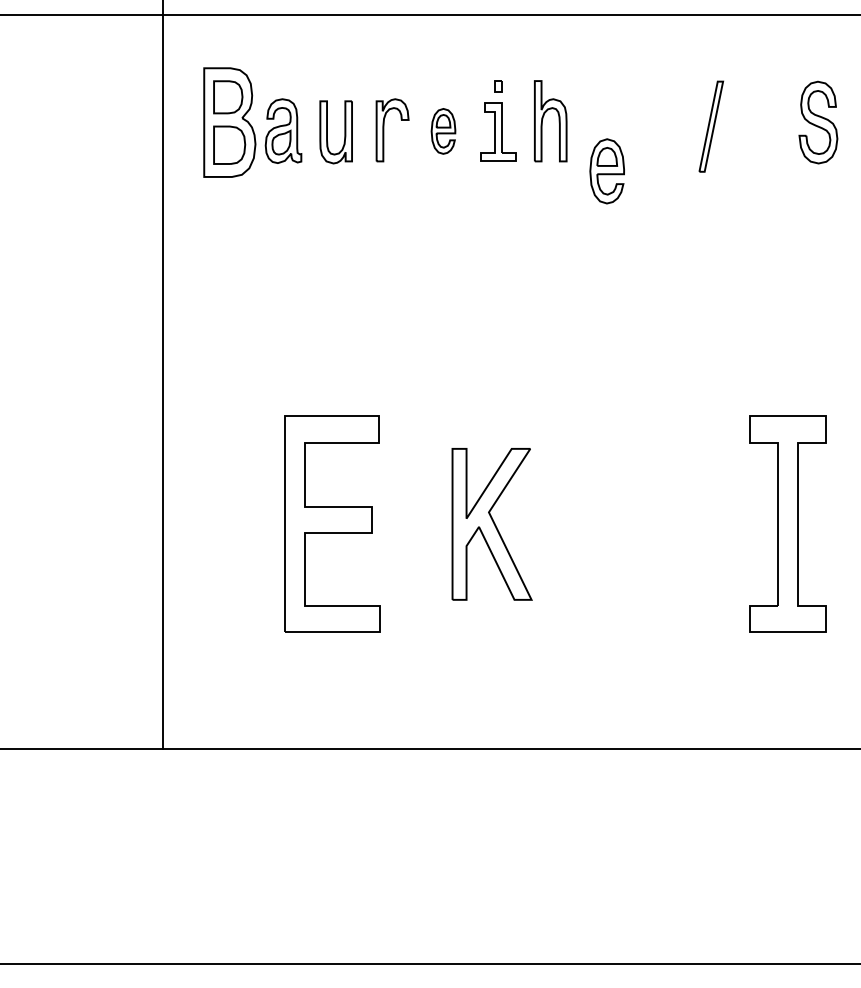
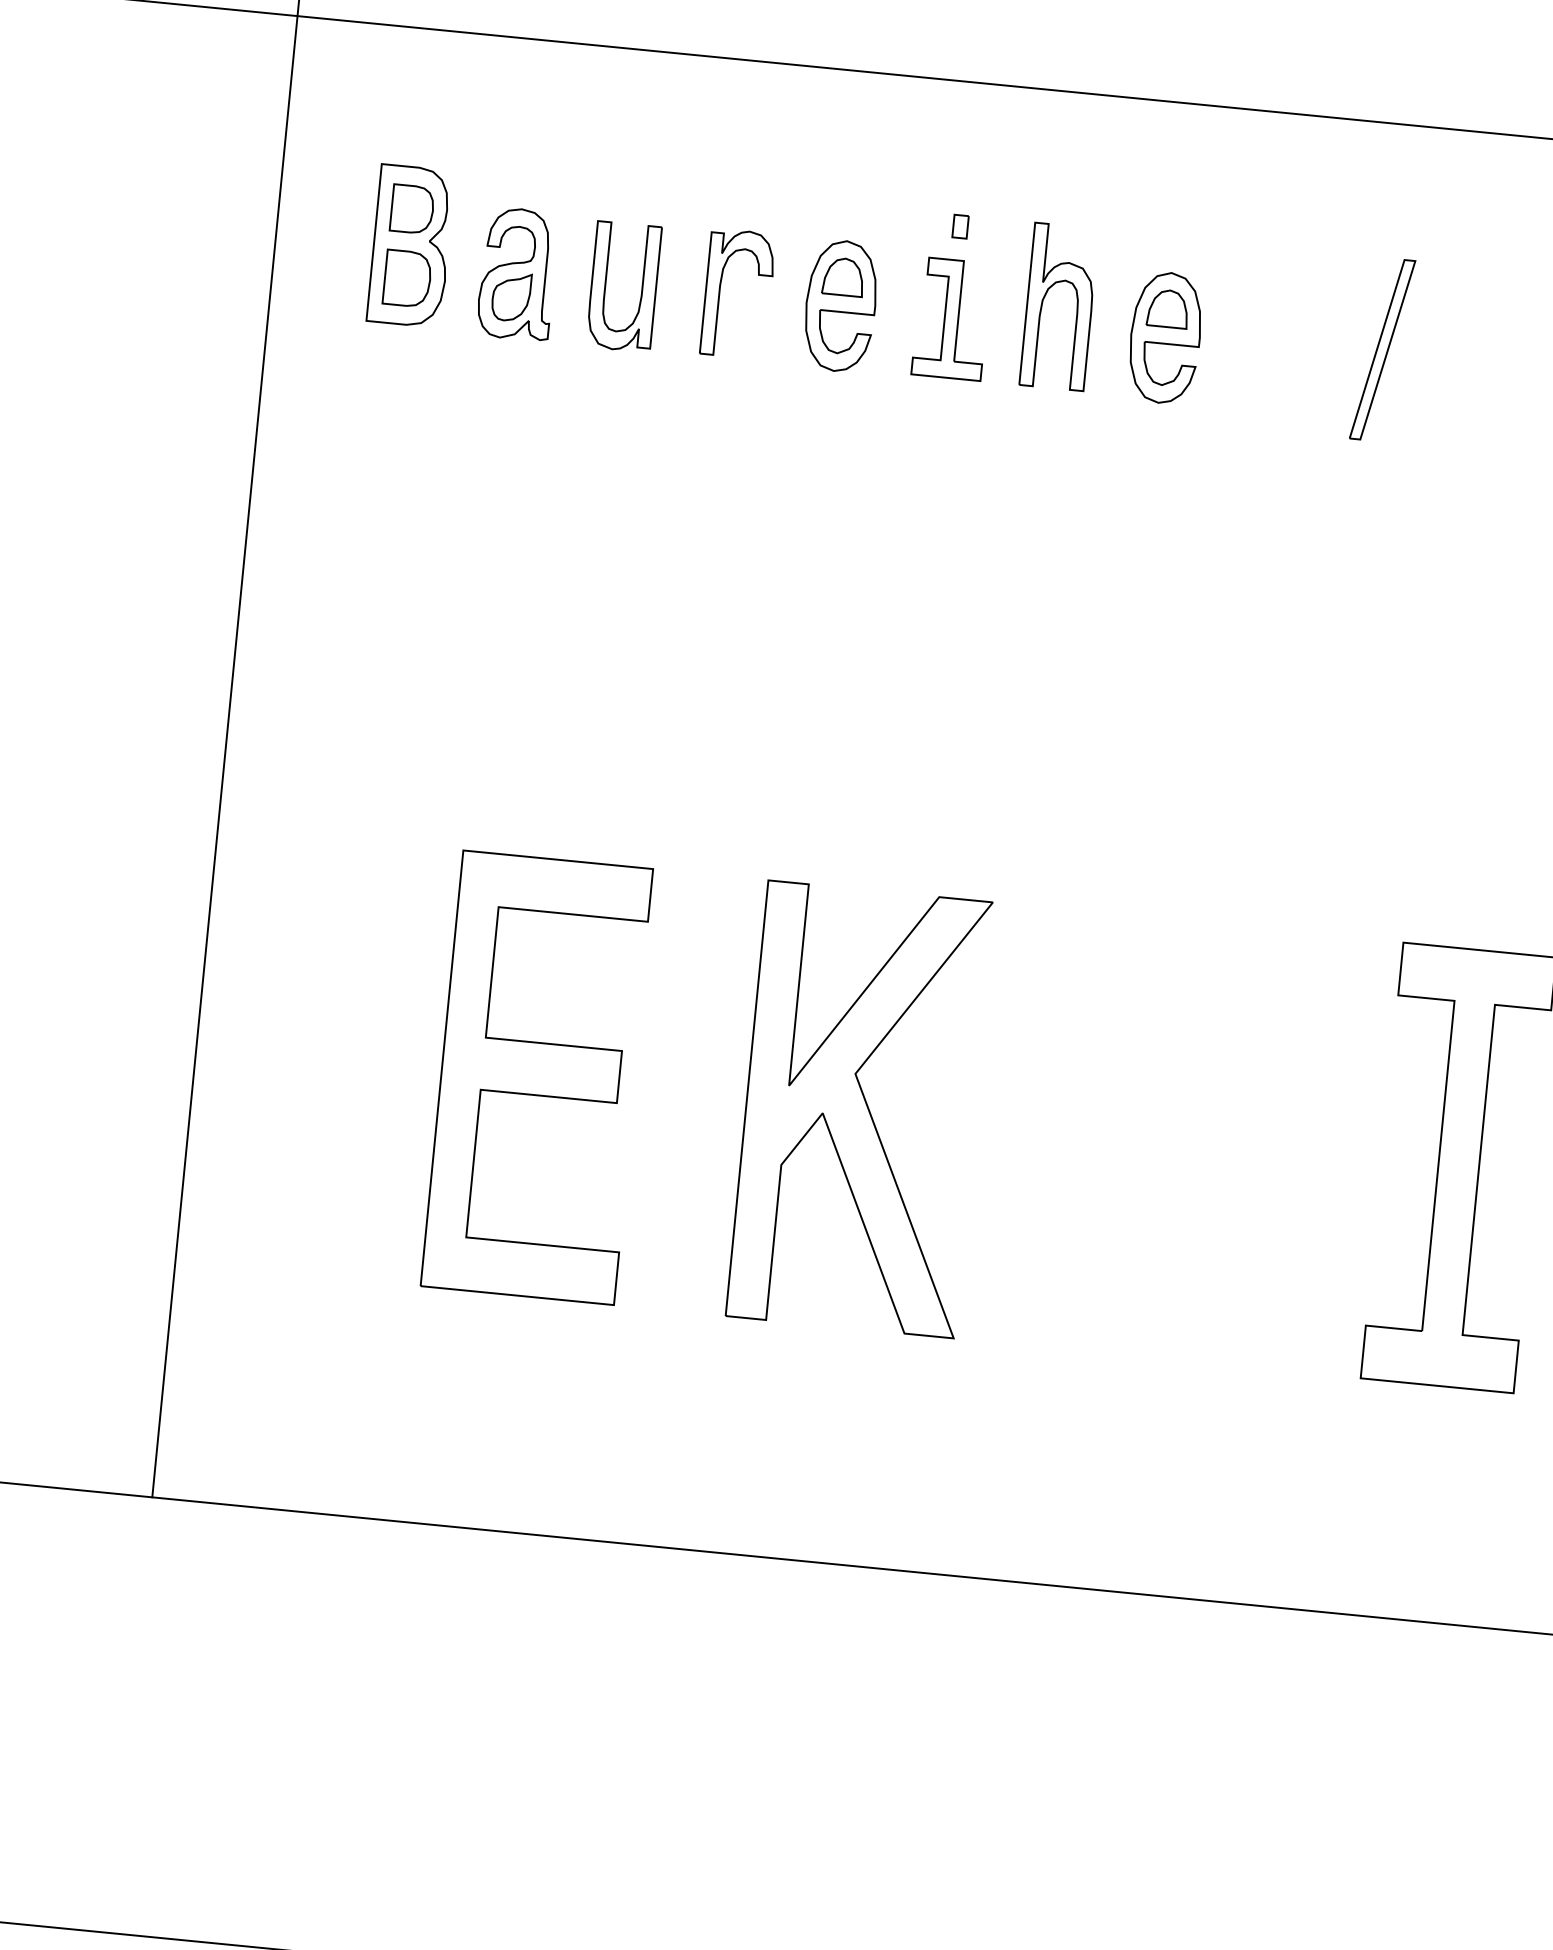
part: (229, 122) -> (410, 245), size x0.71
part: (443, 131) -> (840, 306), size x1.43
part: (606, 171) -> (1163, 338), moved
part: (491, 524) -> (859, 1109), size x1.43

